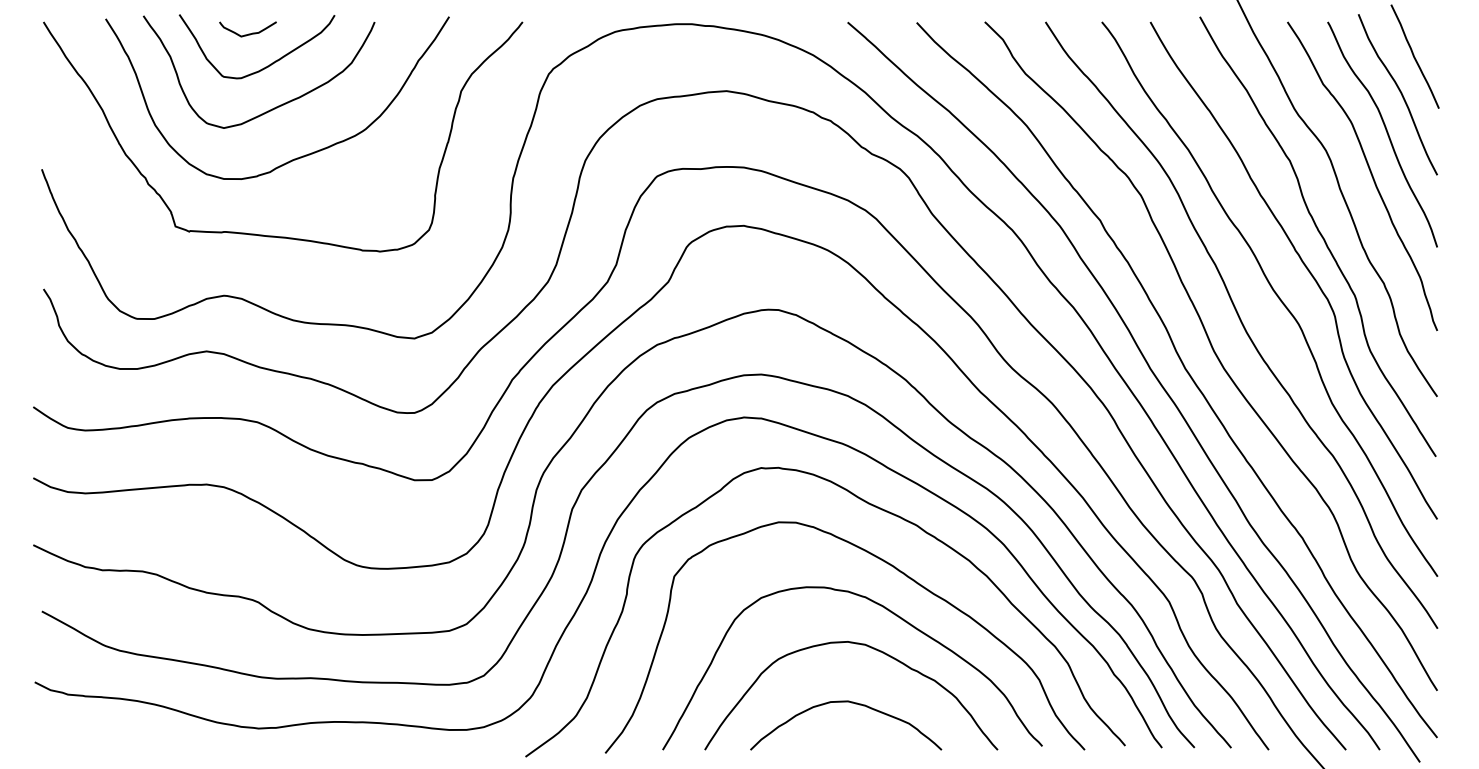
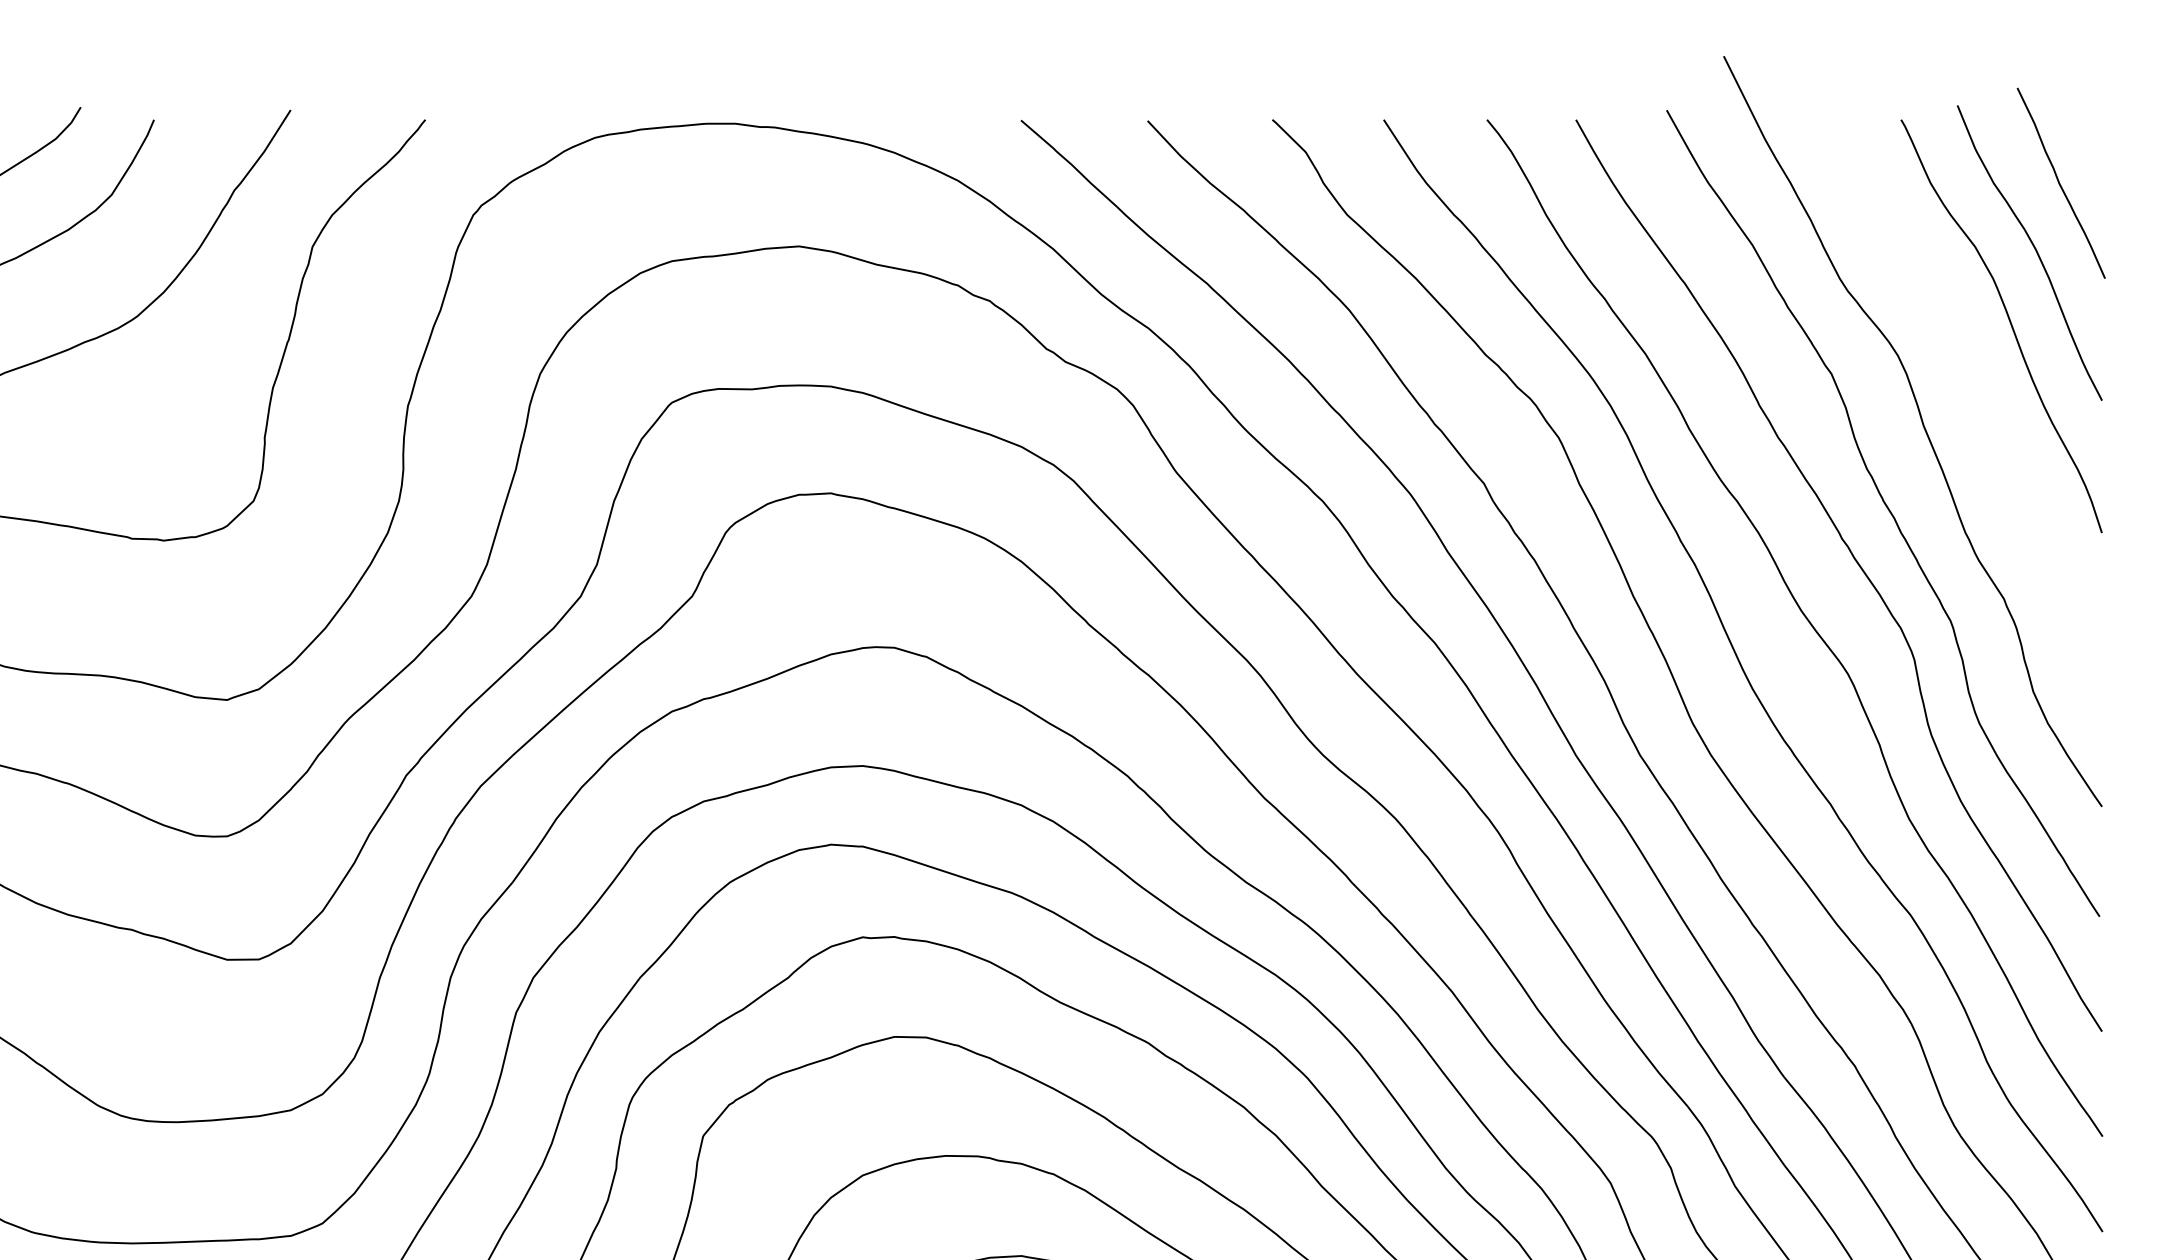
curve: (1370, 174) -> (1979, 399), removed

